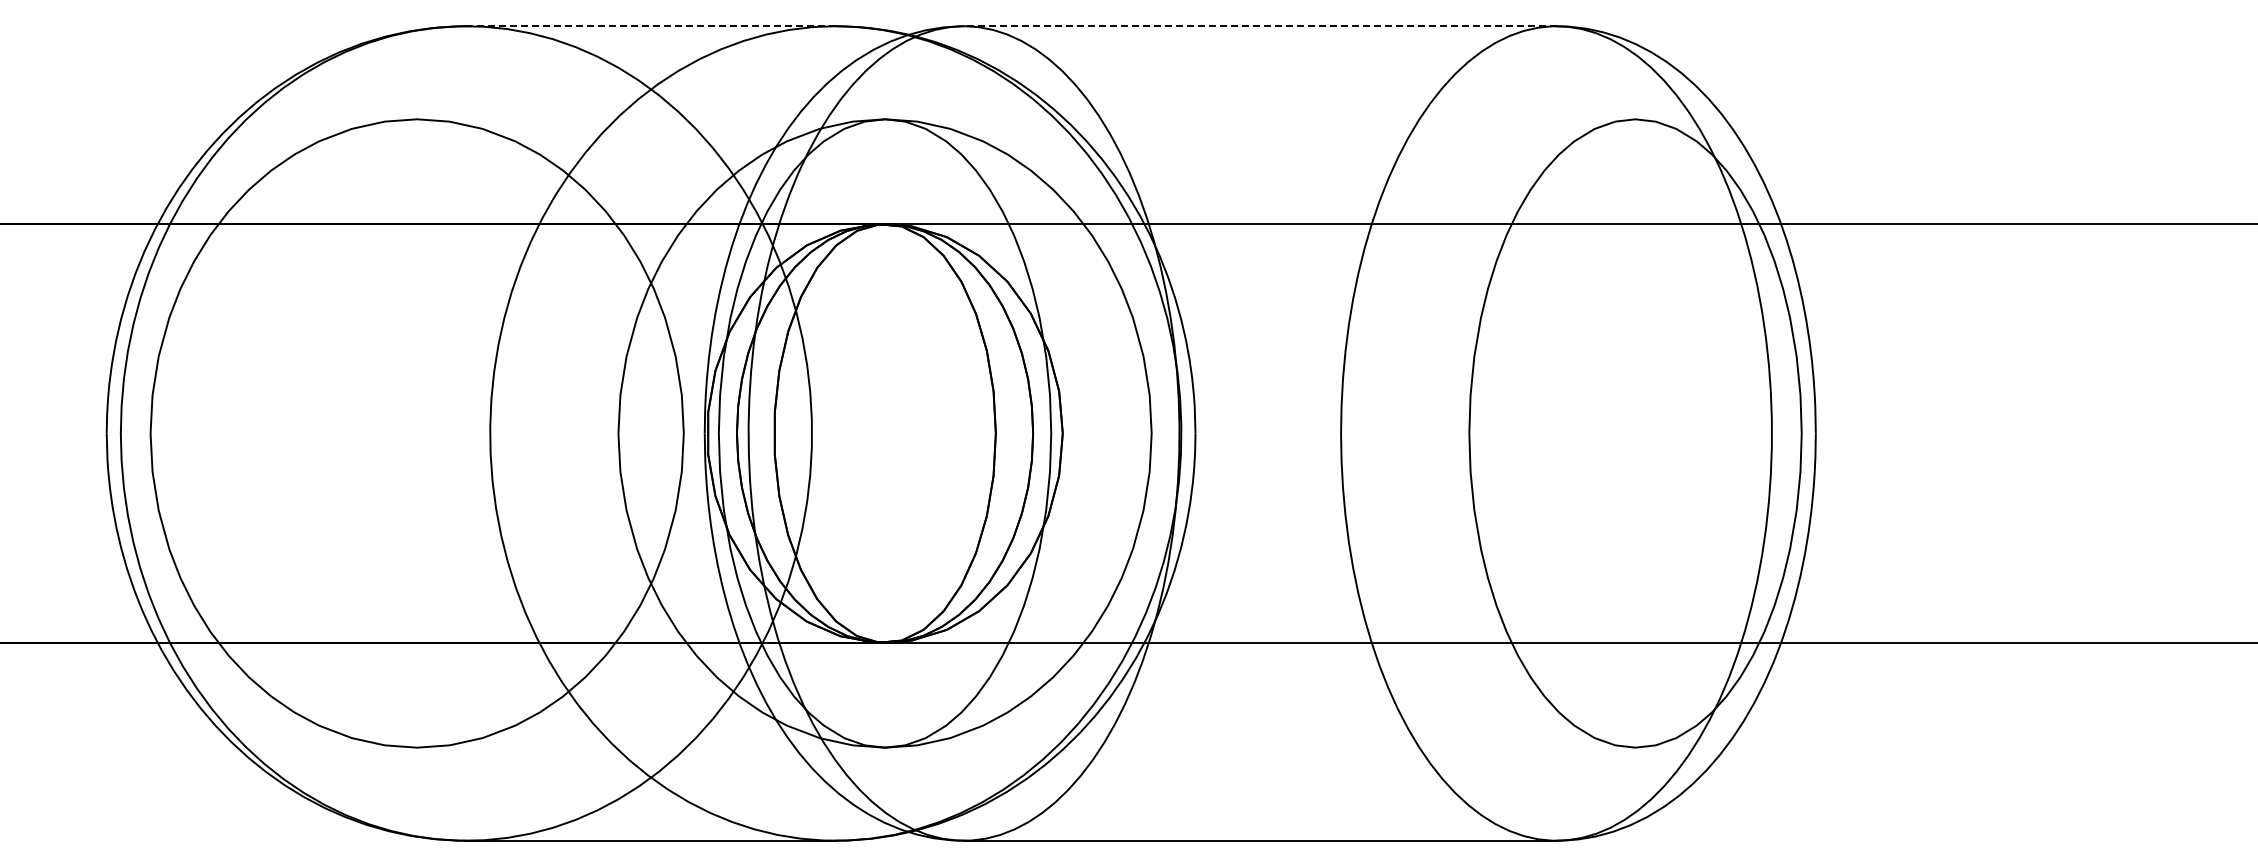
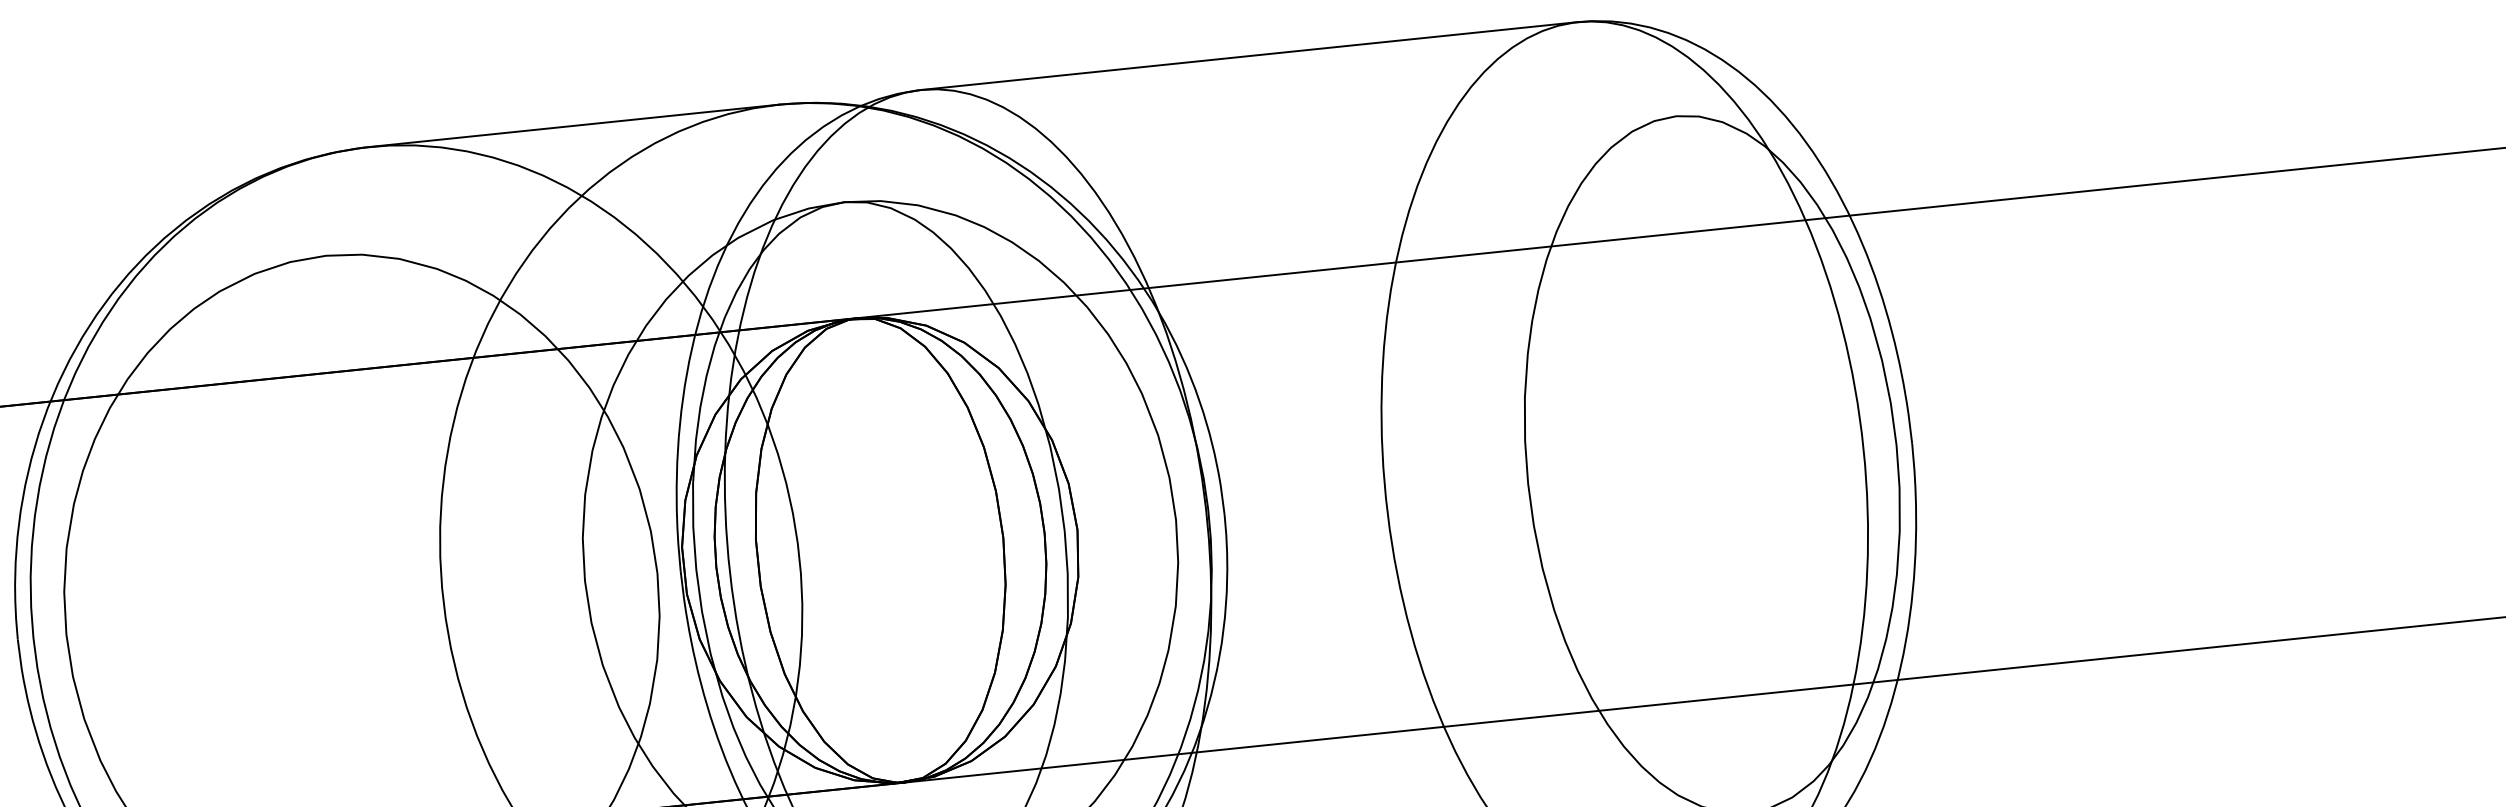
line: (651, 26) -> (575, 126), dashed -> solid
line: (1259, 26) -> (1248, 56), dashed -> solid

